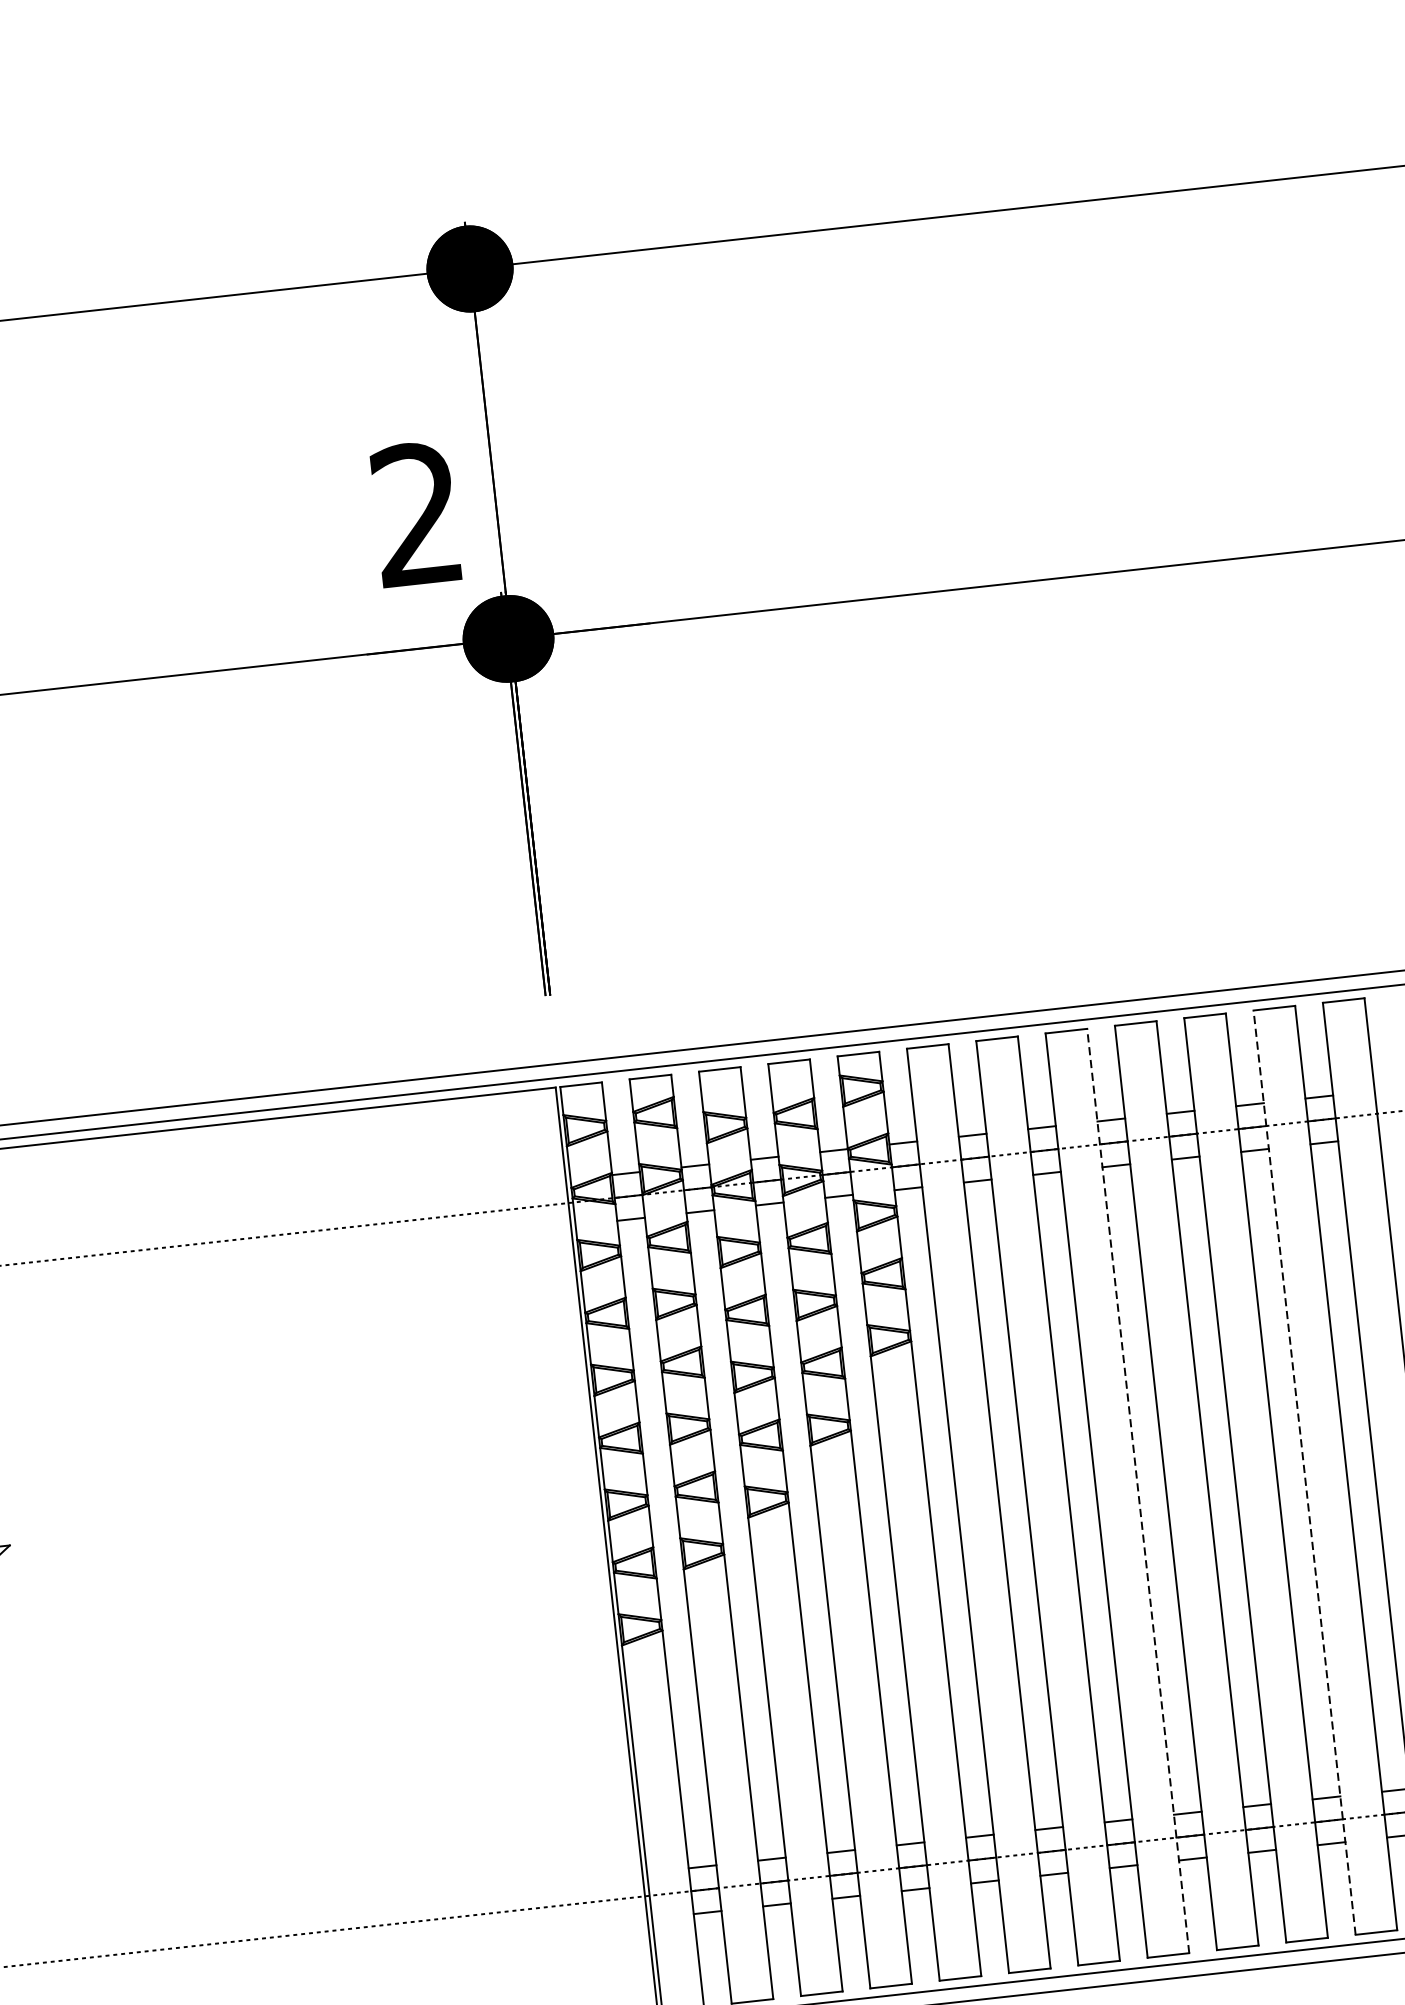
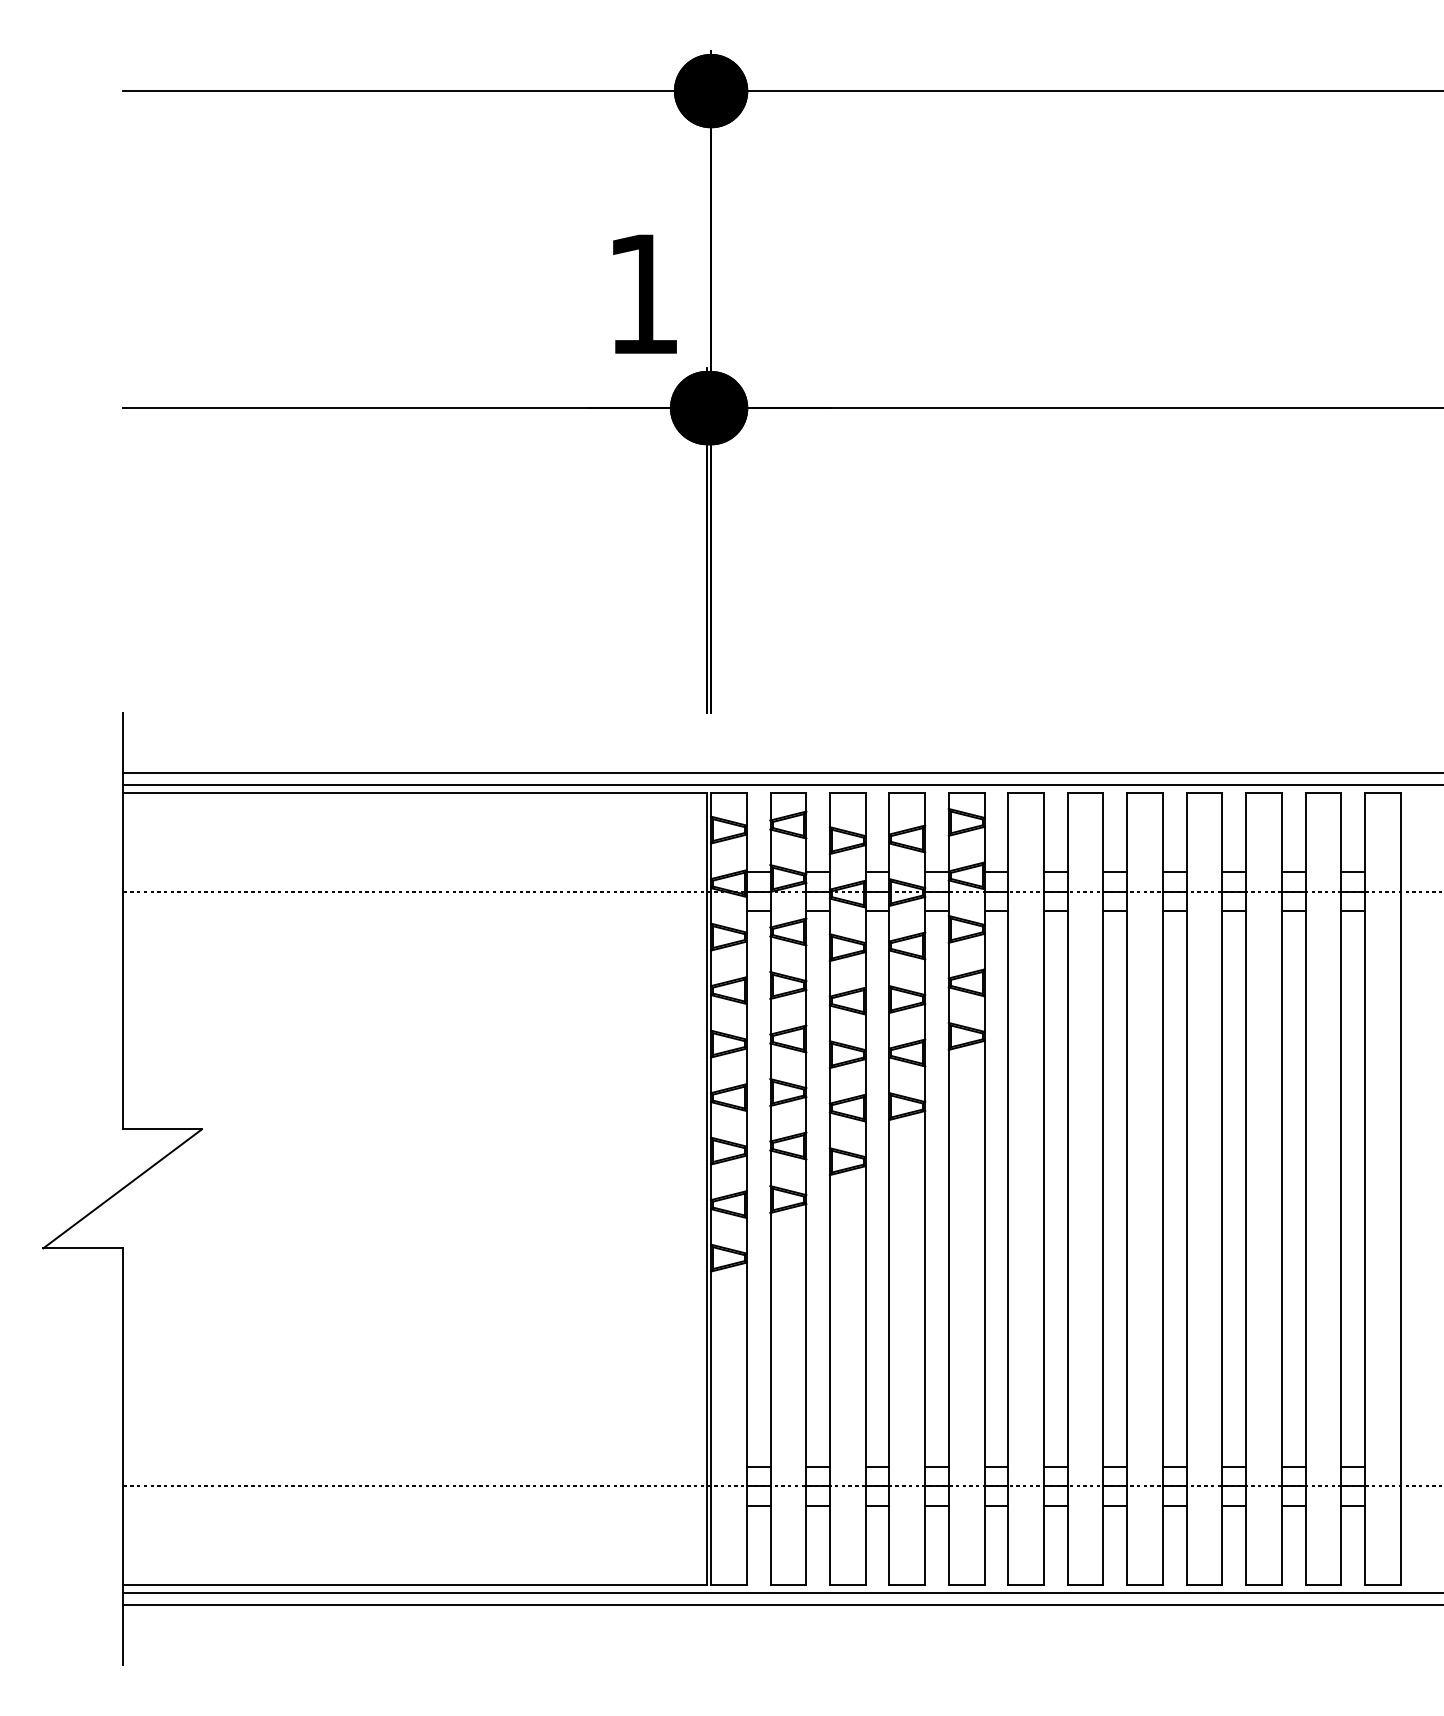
text: (414, 512) -> (641, 292), 2 -> 1
line: (1304, 1472) -> (1305, 1188), dashed -> solid
line: (1137, 1490) -> (1162, 1188), dashed -> solid

